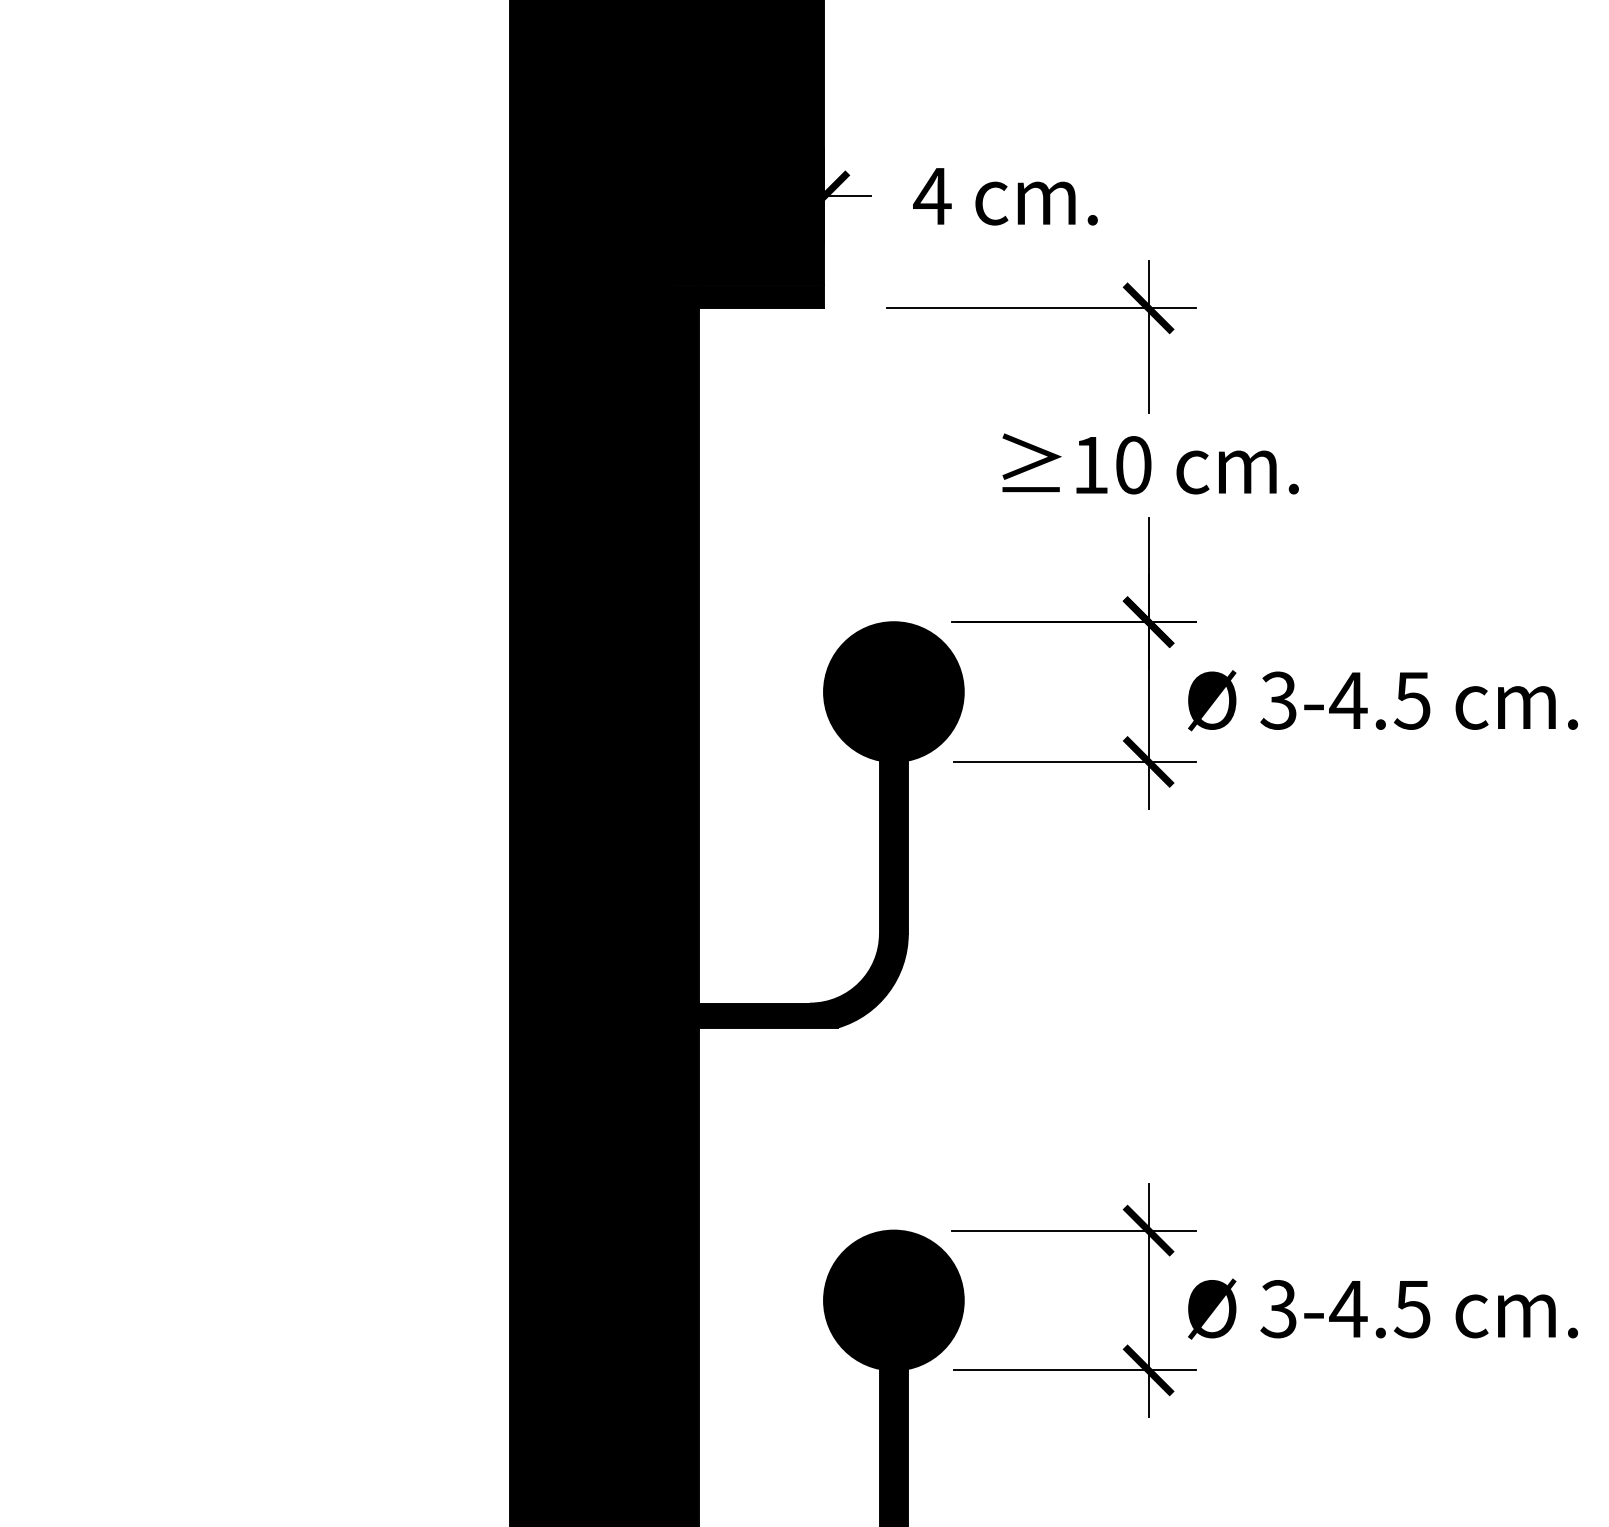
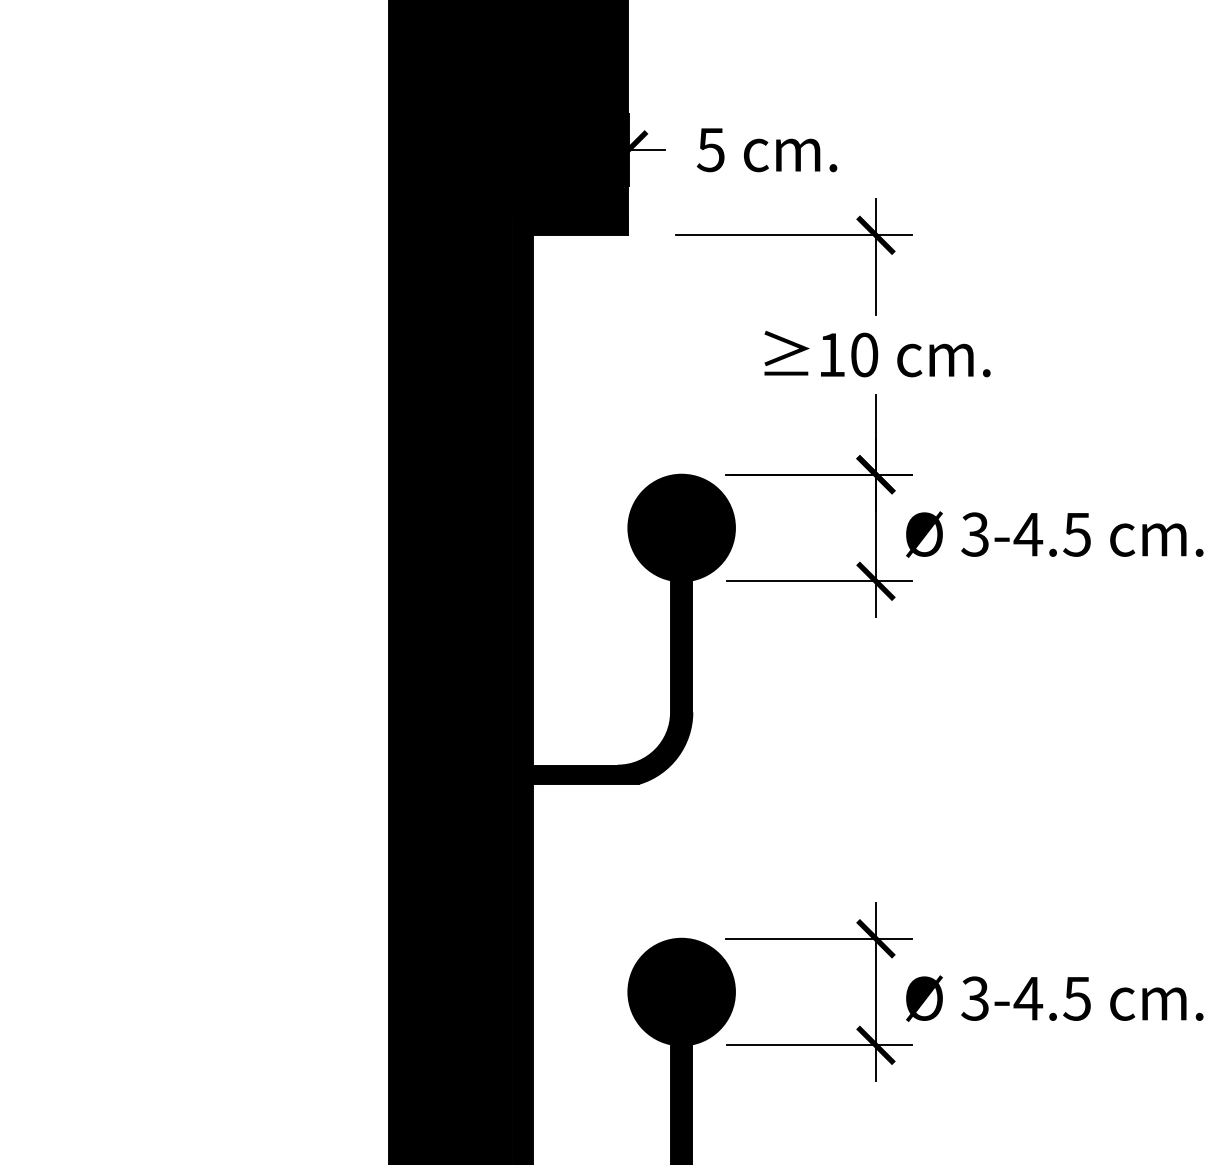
text: (931, 197) -> (710, 150), 4 -> 5

